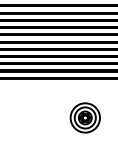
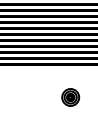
part: (84, 117) -> (70, 97), size x0.7

